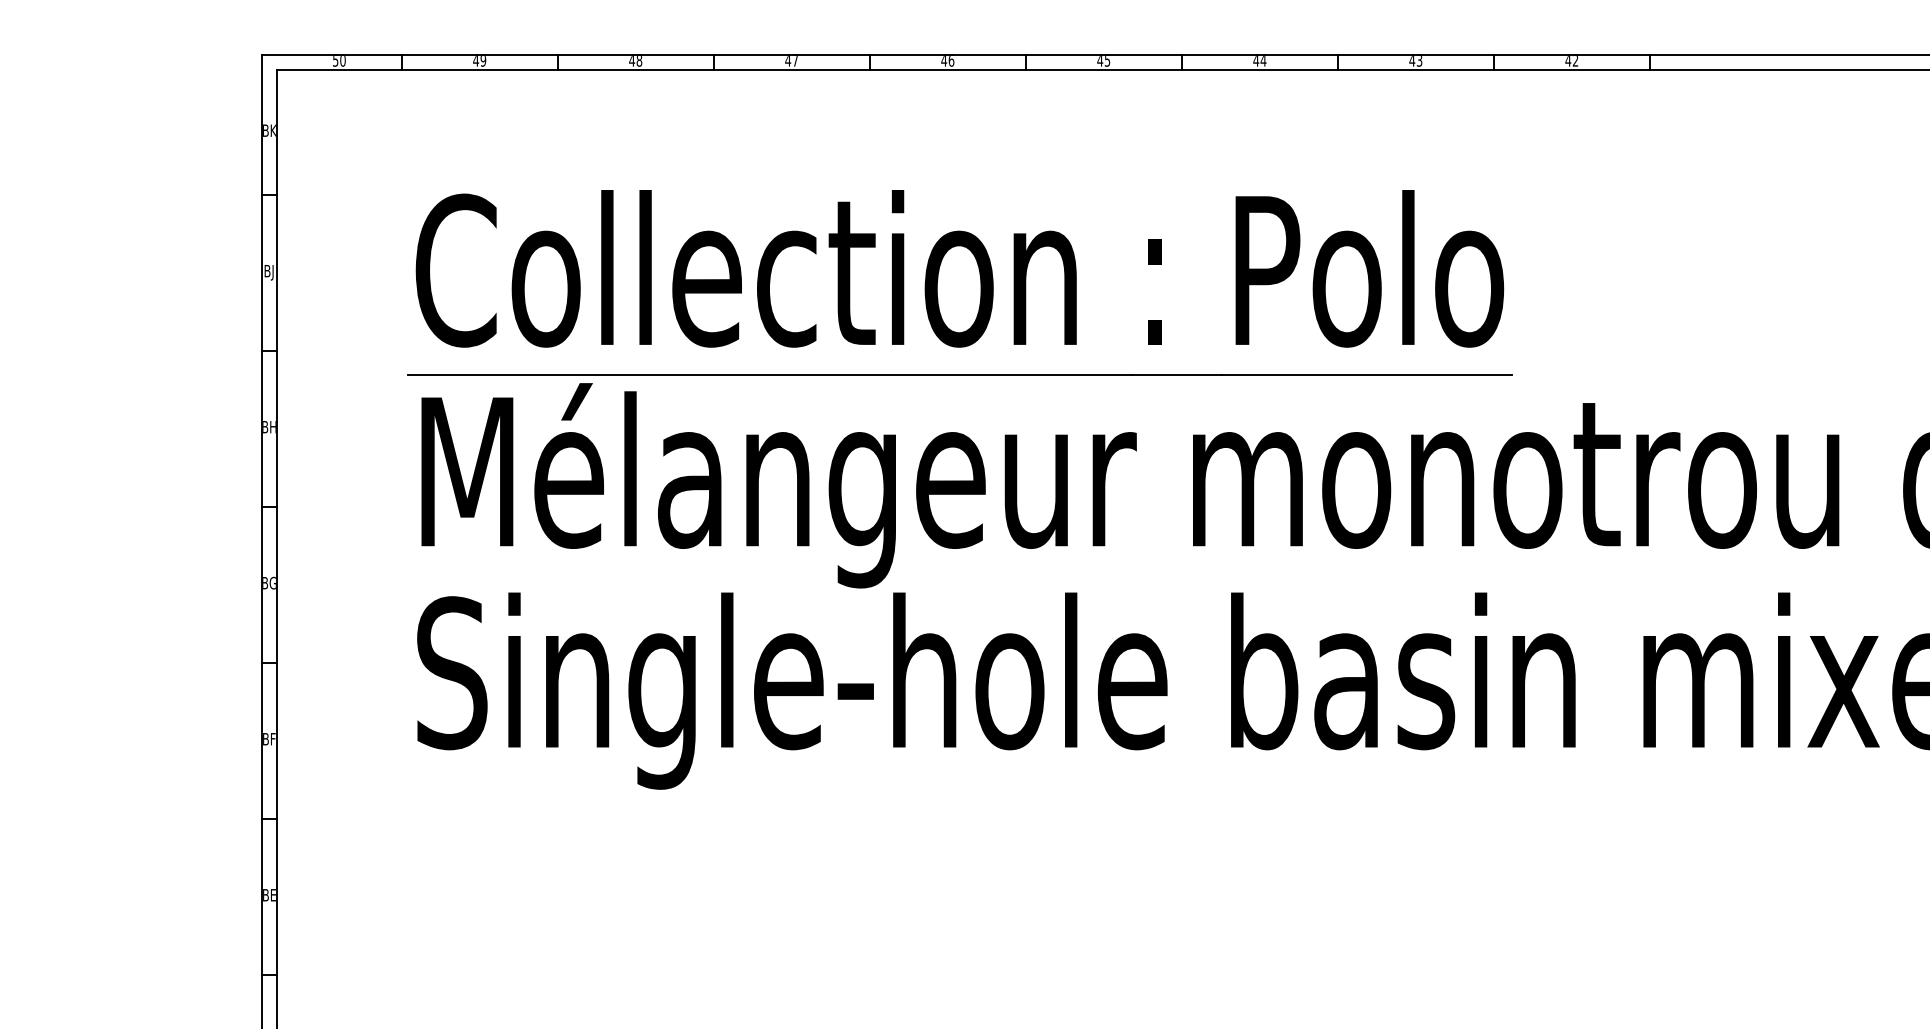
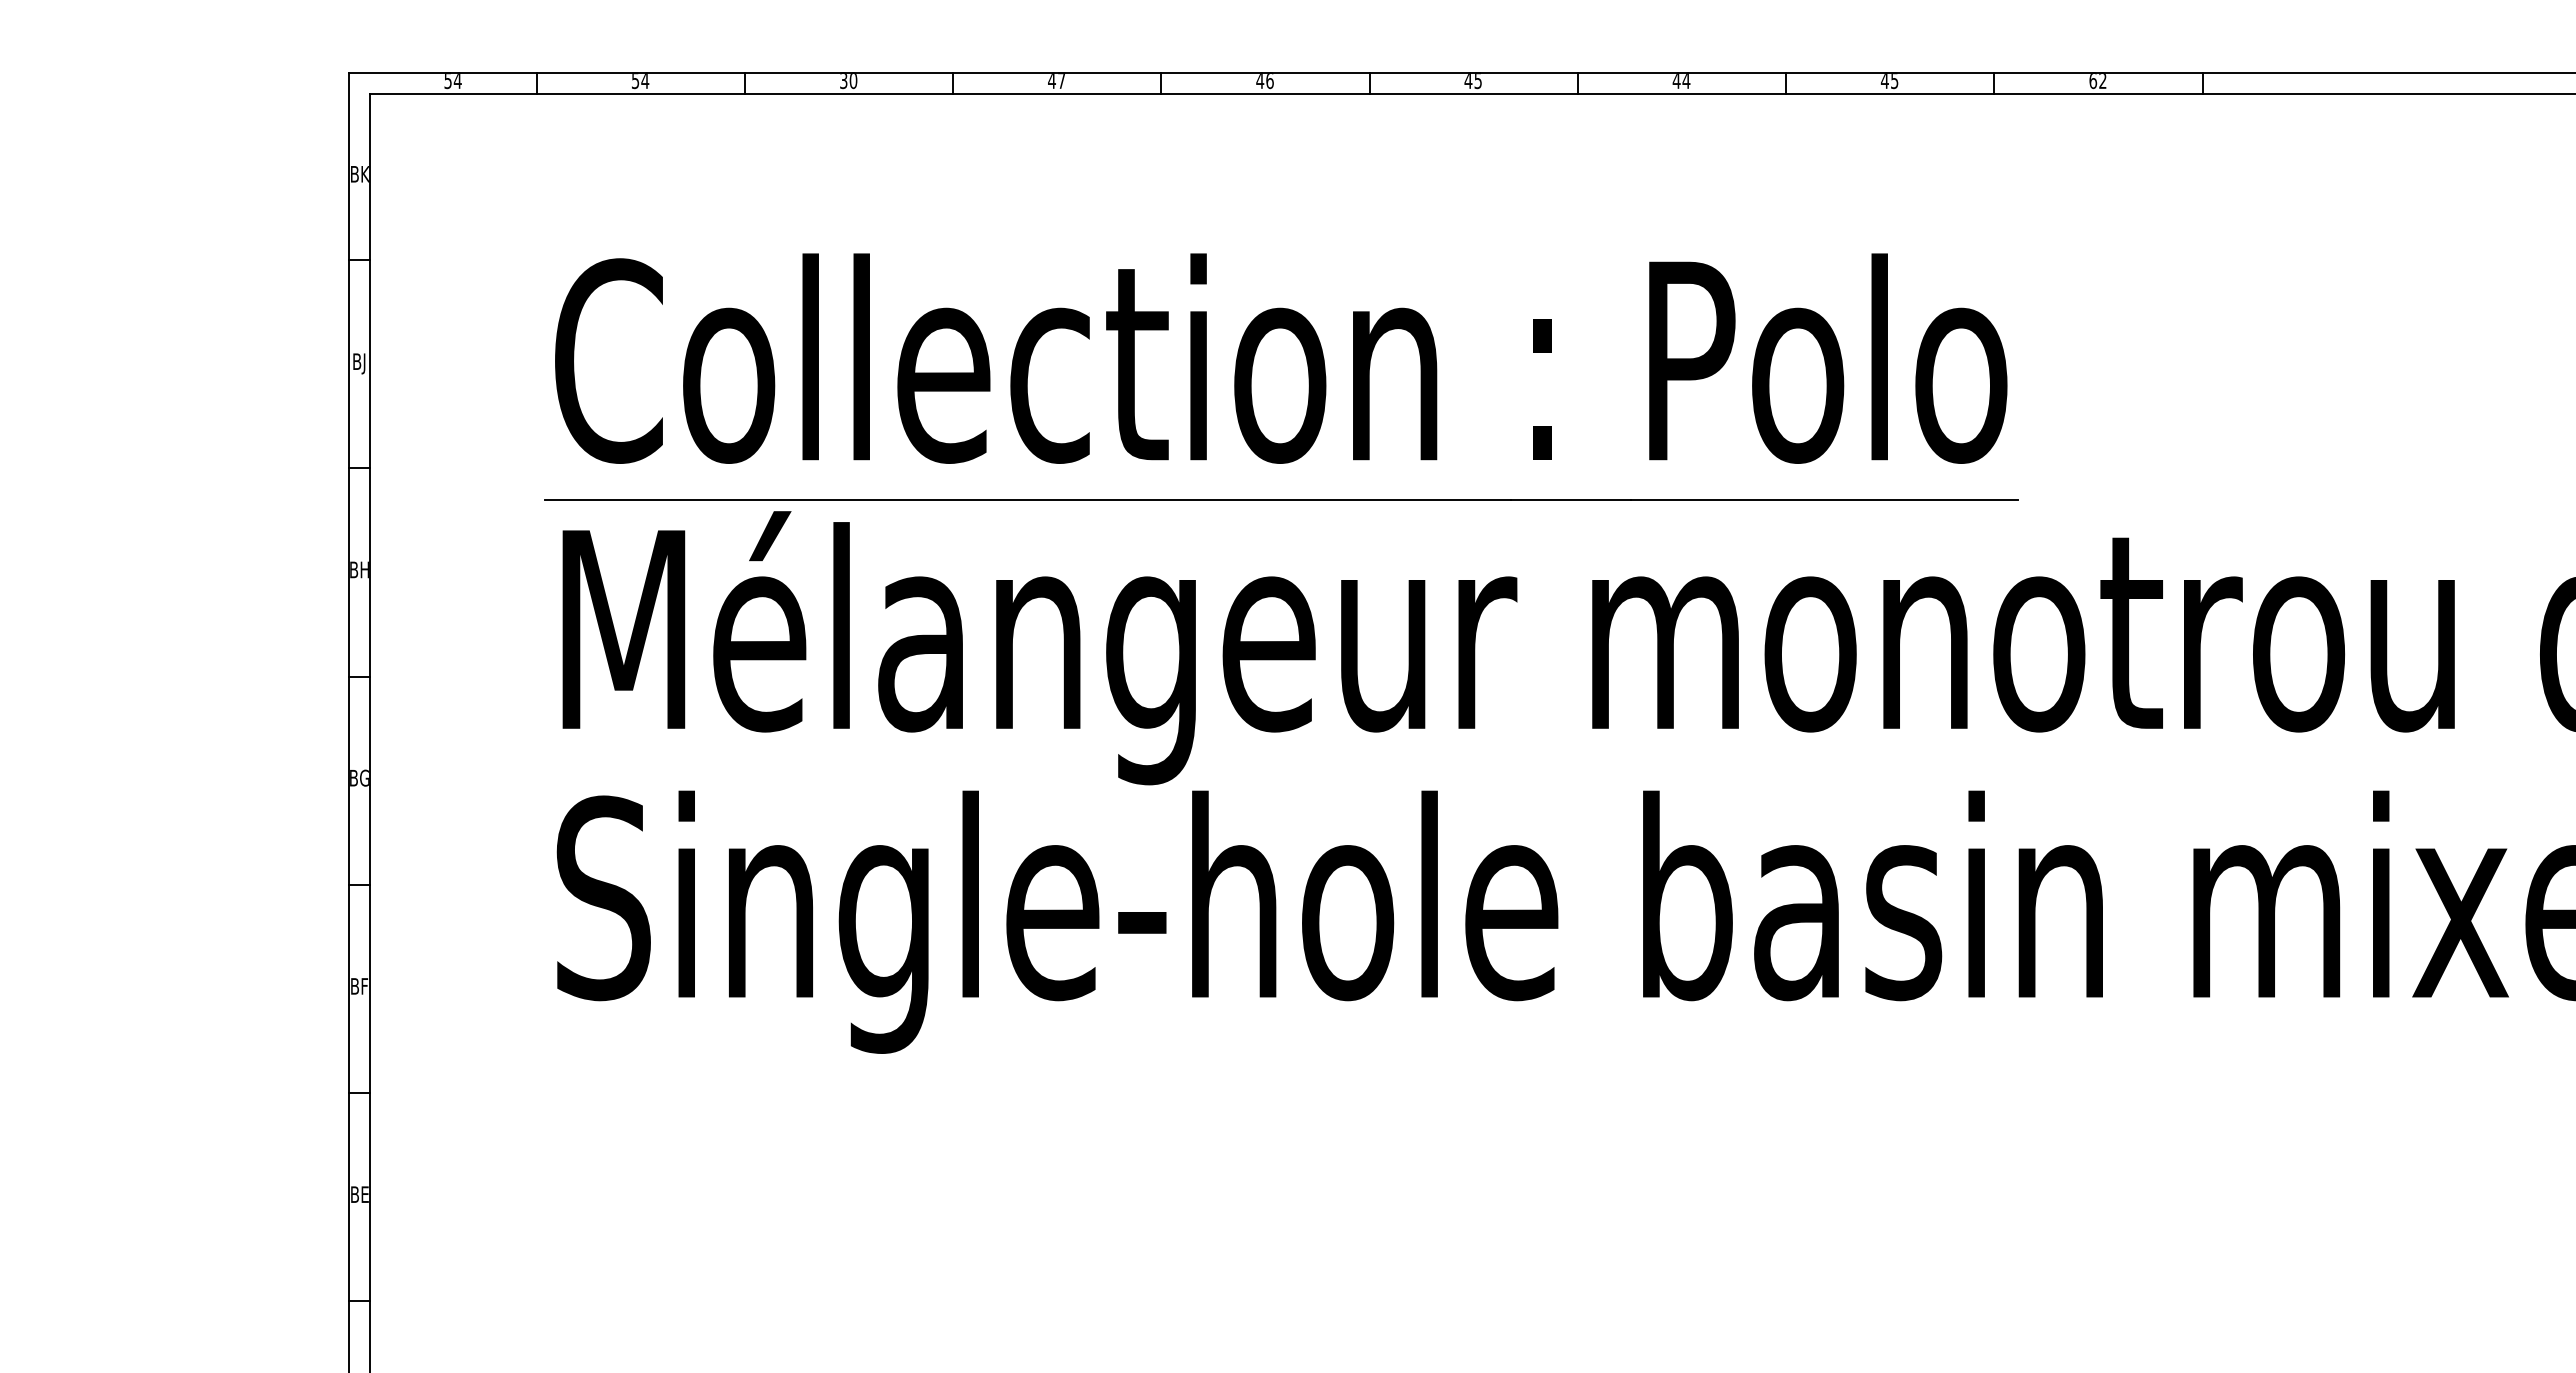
text: (342, 61) -> (457, 81), 50 -> 54
text: (479, 61) -> (640, 81), 49 -> 54
text: (635, 61) -> (848, 81), 48 -> 30
text: (1419, 61) -> (1894, 81), 43 -> 45
text: (1568, 61) -> (2093, 81), 42 -> 62

